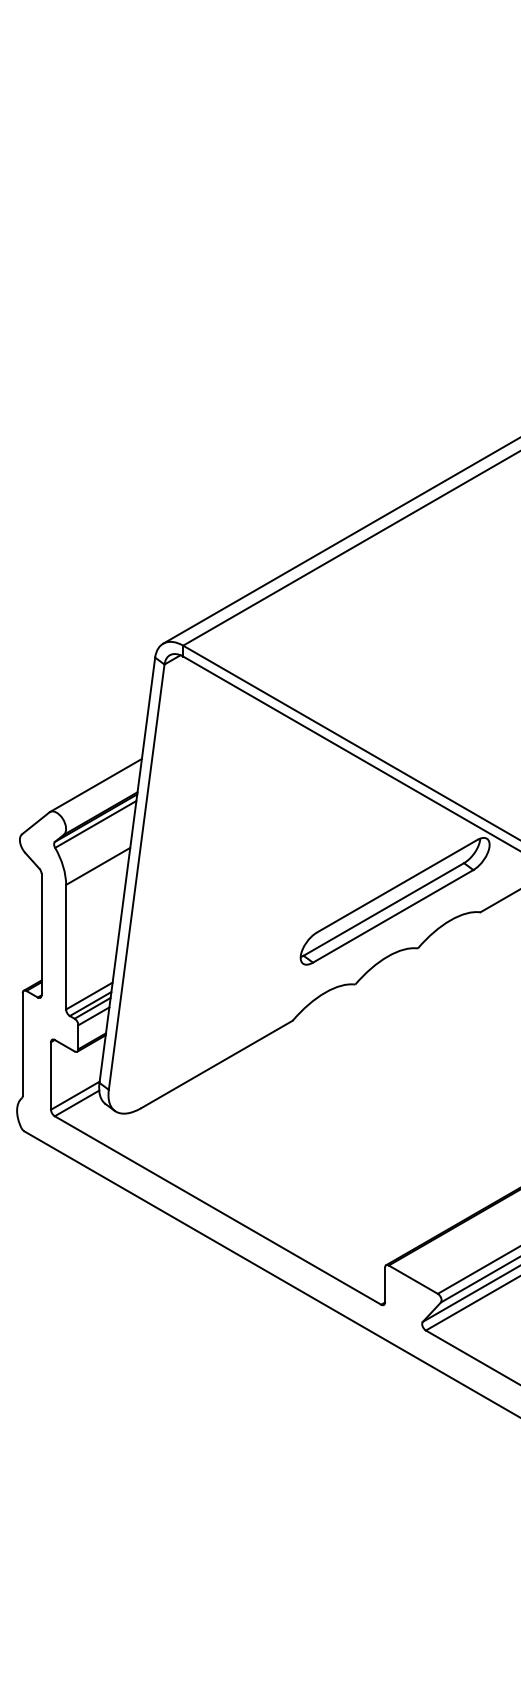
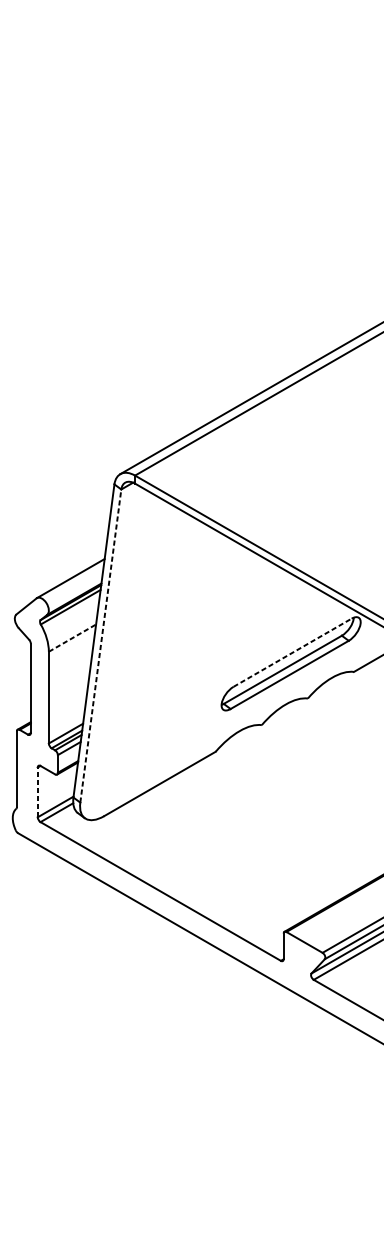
line: (98, 866) -> (72, 638), solid -> dashed
line: (136, 876) -> (100, 645), solid -> dashed
line: (397, 886) -> (292, 652), solid -> dashed
line: (51, 1075) -> (38, 792), solid -> dashed

